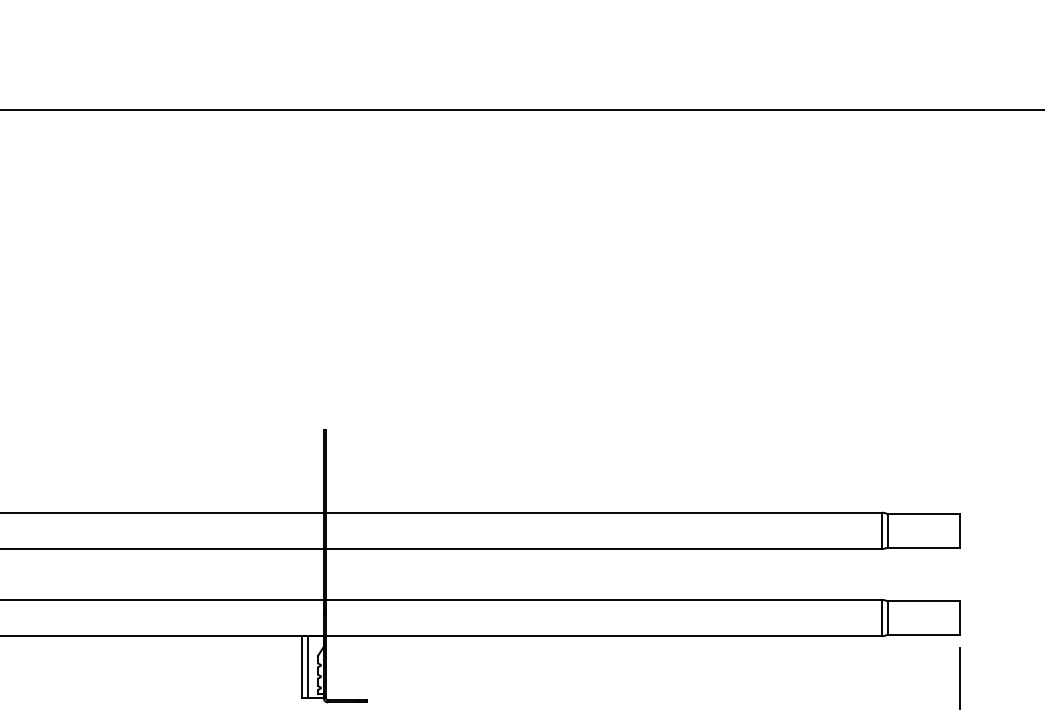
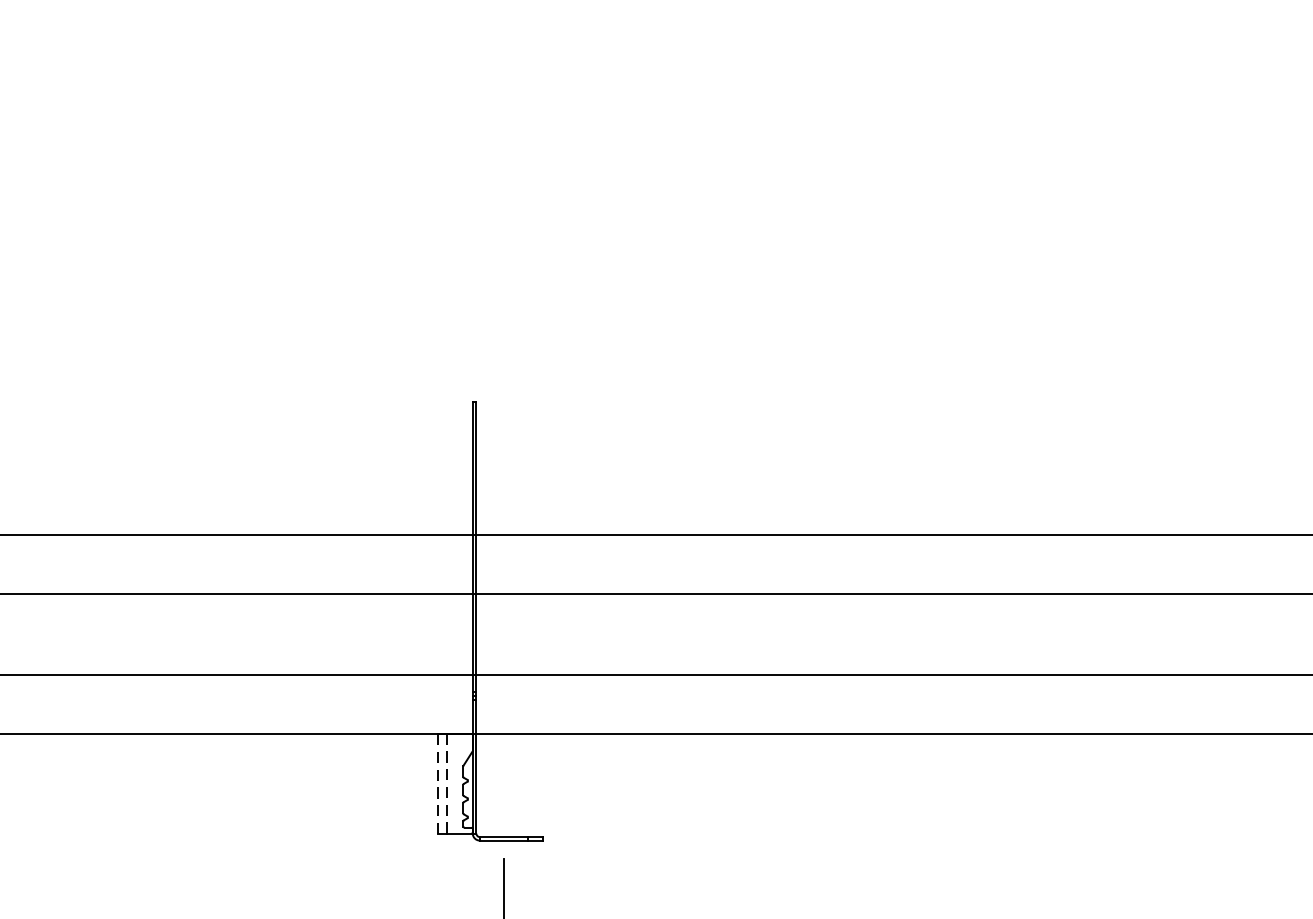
line: (301, 667) -> (436, 784), solid -> dashed
line: (307, 667) -> (446, 784), solid -> dashed

